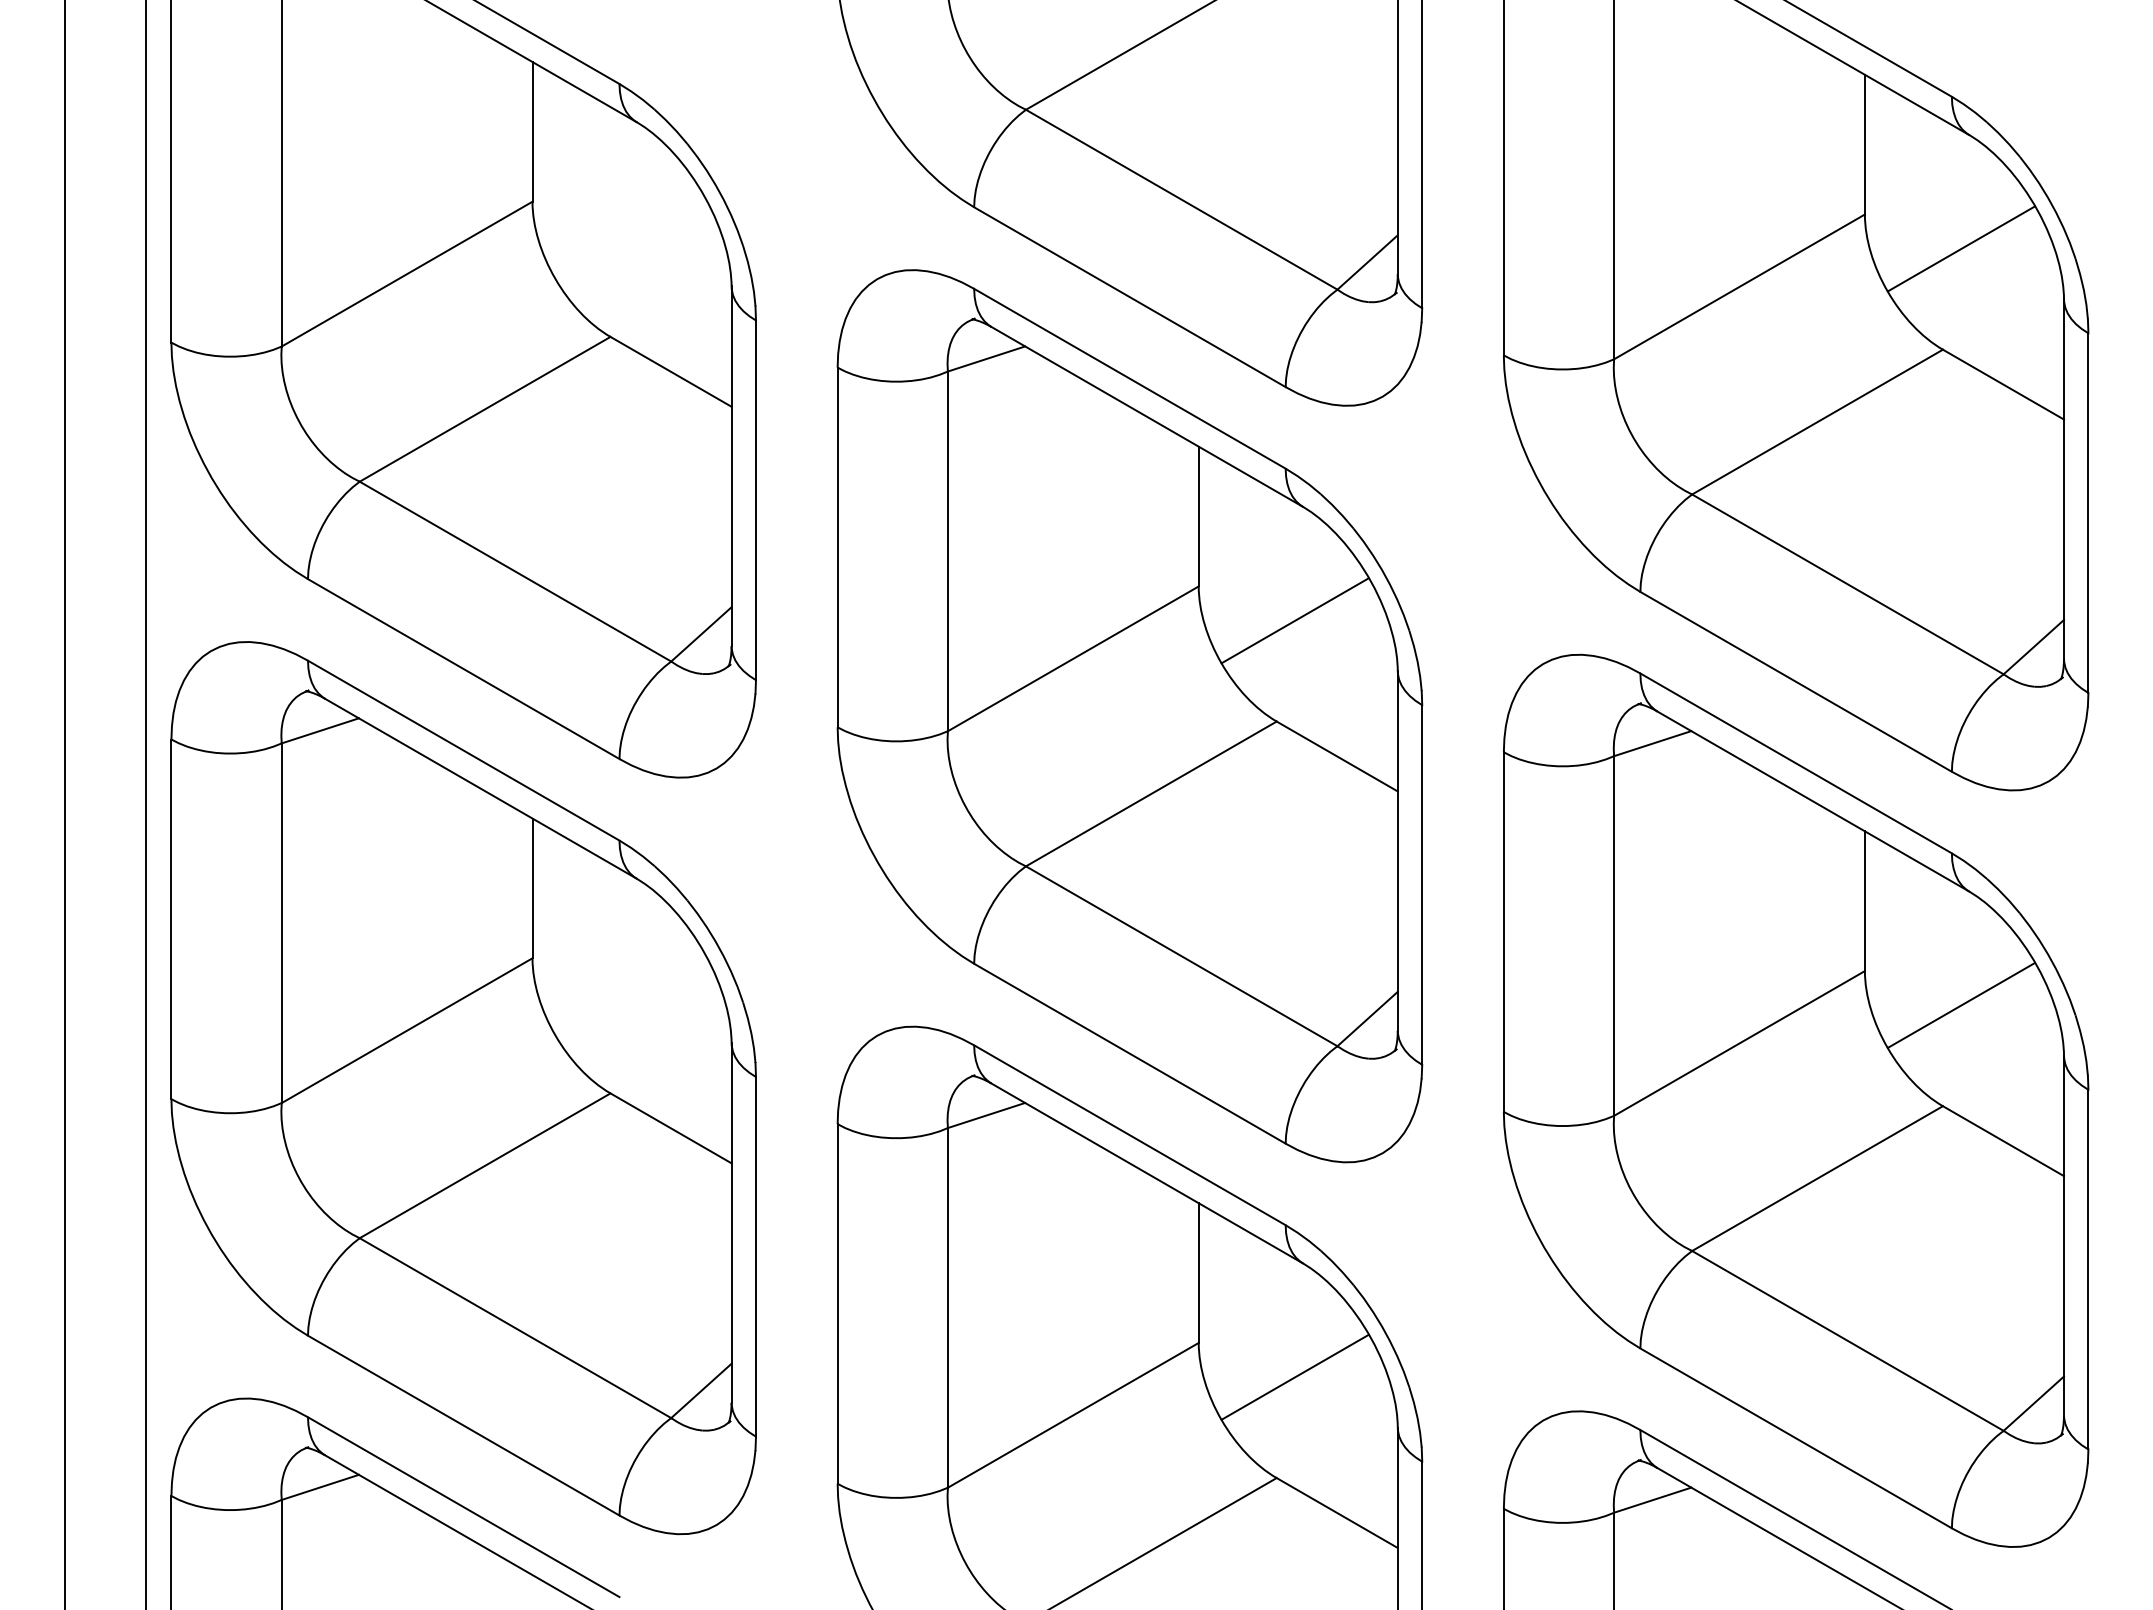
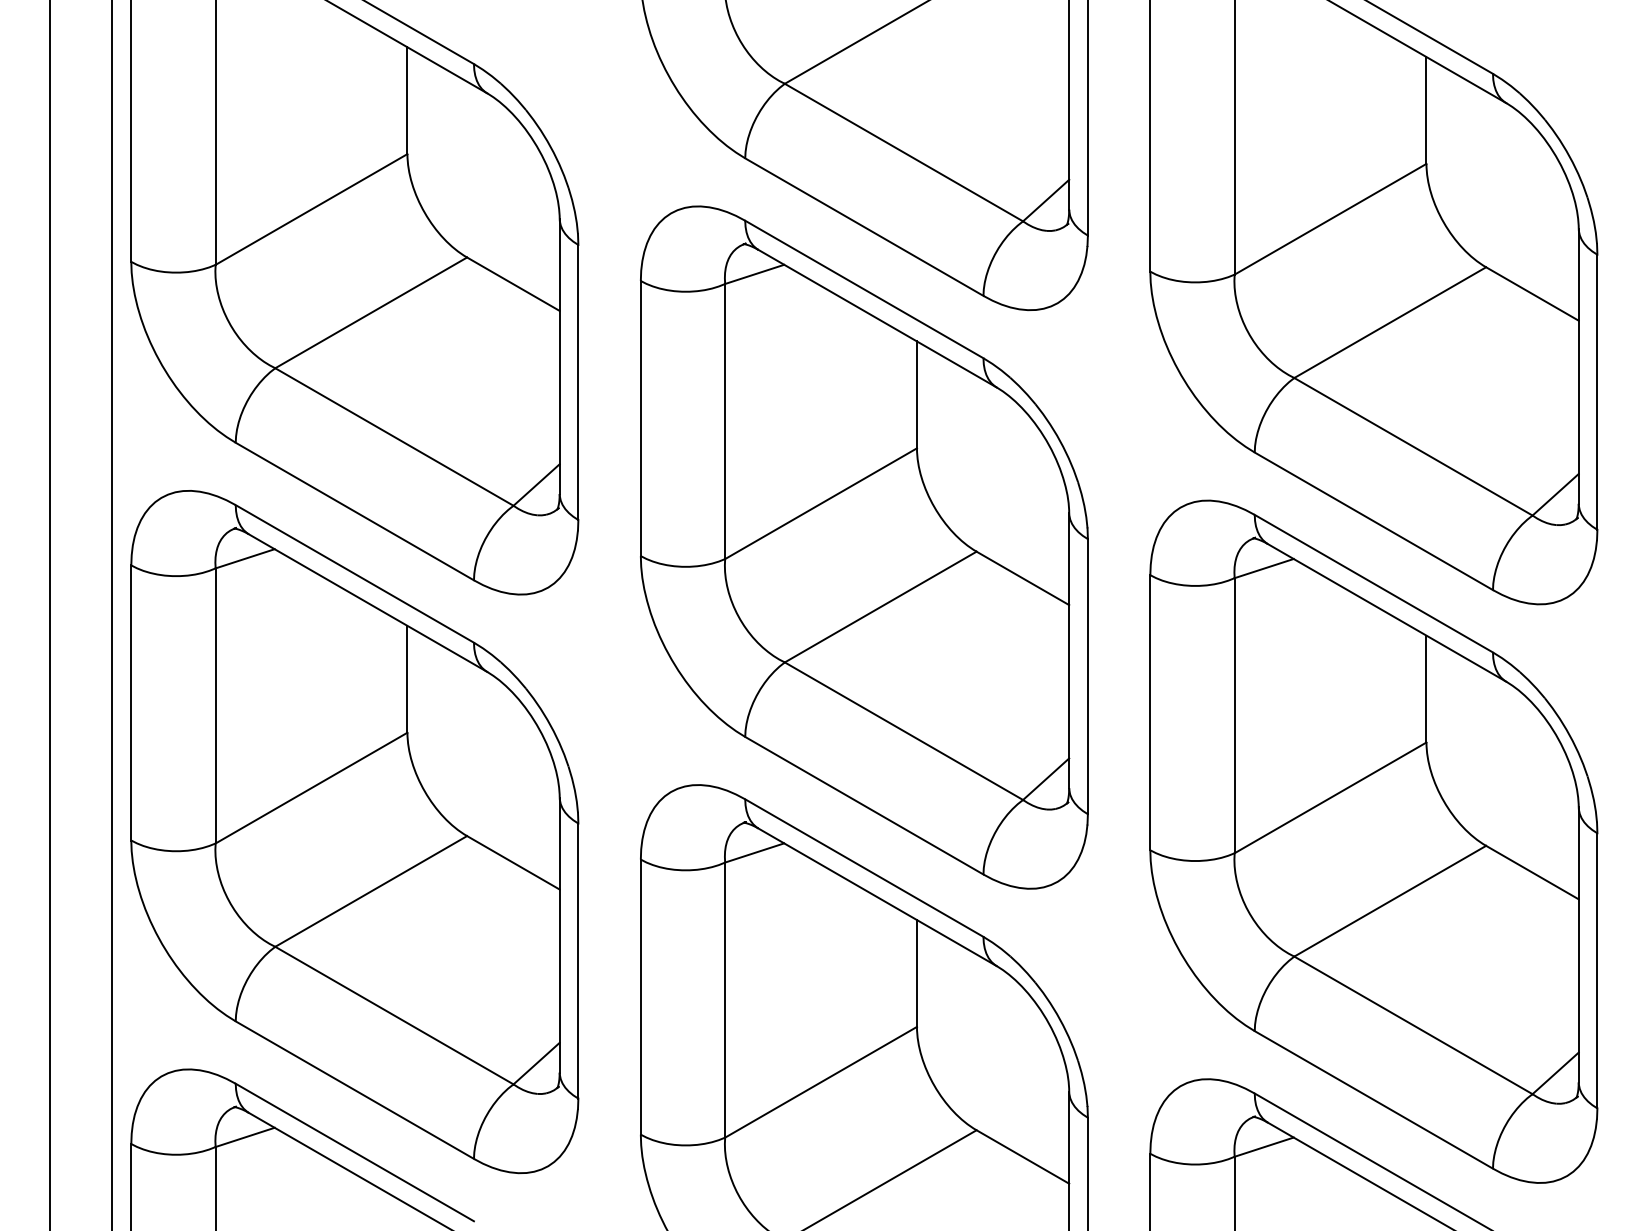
line: (1960, 248) -> (1499, 189), removed
line: (1294, 620) -> (990, 474), removed
line: (1960, 1005) -> (1499, 768), removed
line: (1294, 1376) -> (990, 1052), removed

